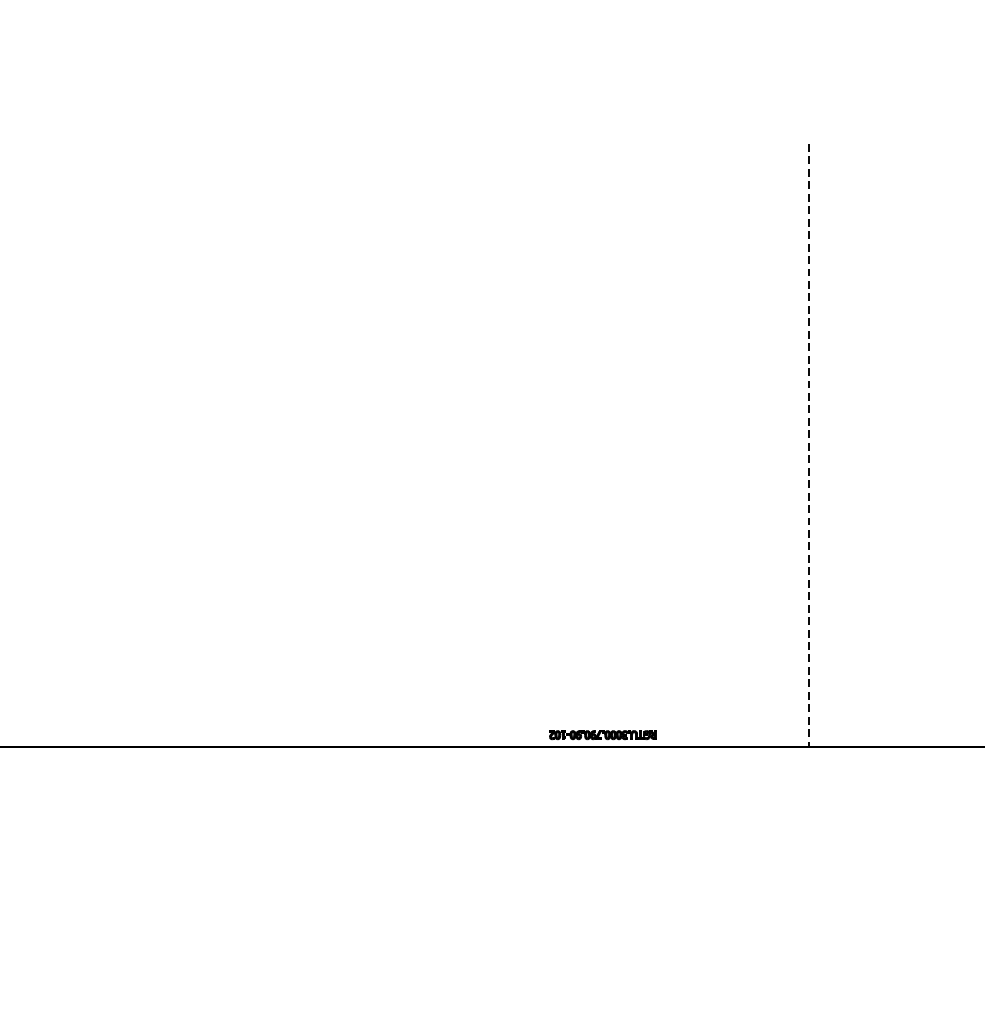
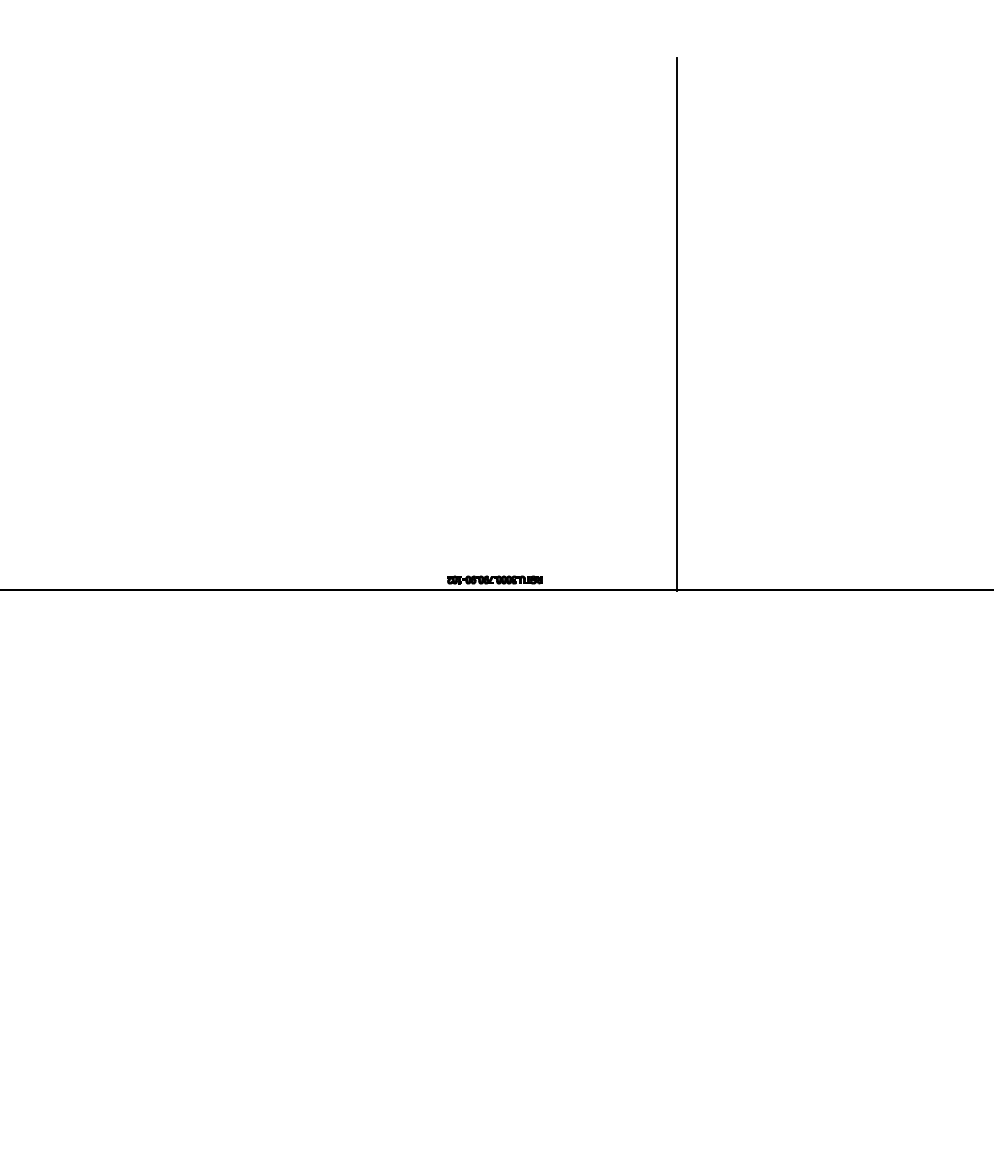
line: (808, 445) -> (676, 324), dashed -> solid

